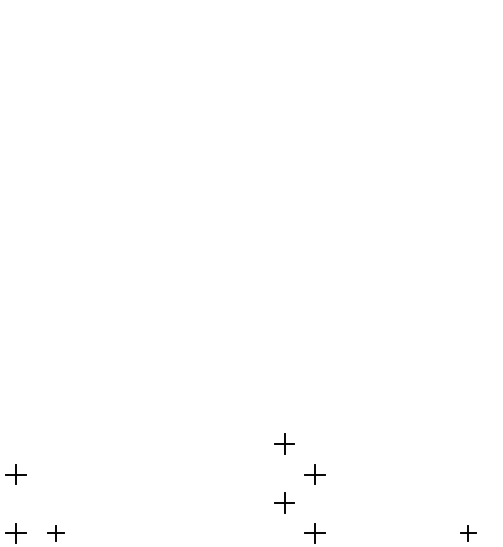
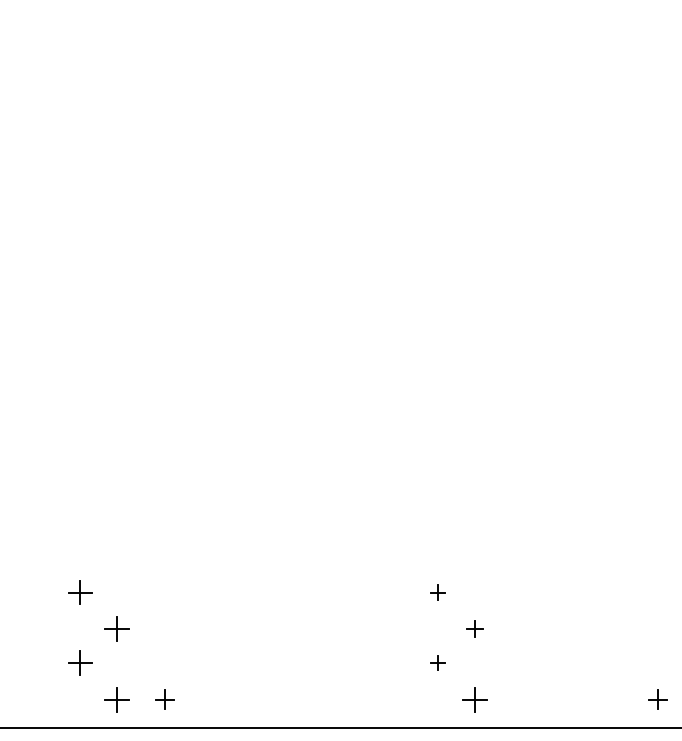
part: (283, 443) -> (437, 592), size x0.6
part: (314, 473) -> (474, 628), size x0.7
part: (283, 502) -> (437, 662), size x0.6

